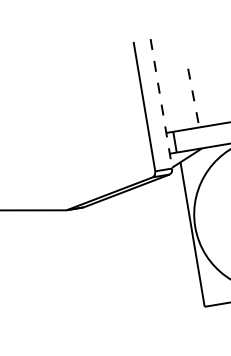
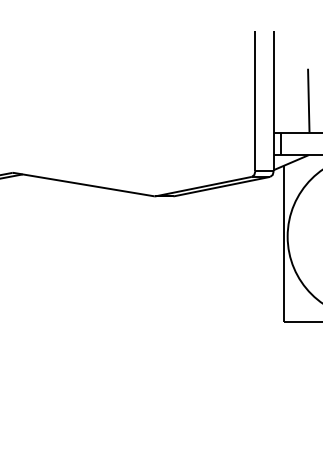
line: (193, 97) -> (308, 100), dashed -> solid
line: (161, 104) -> (273, 101), dashed -> solid

